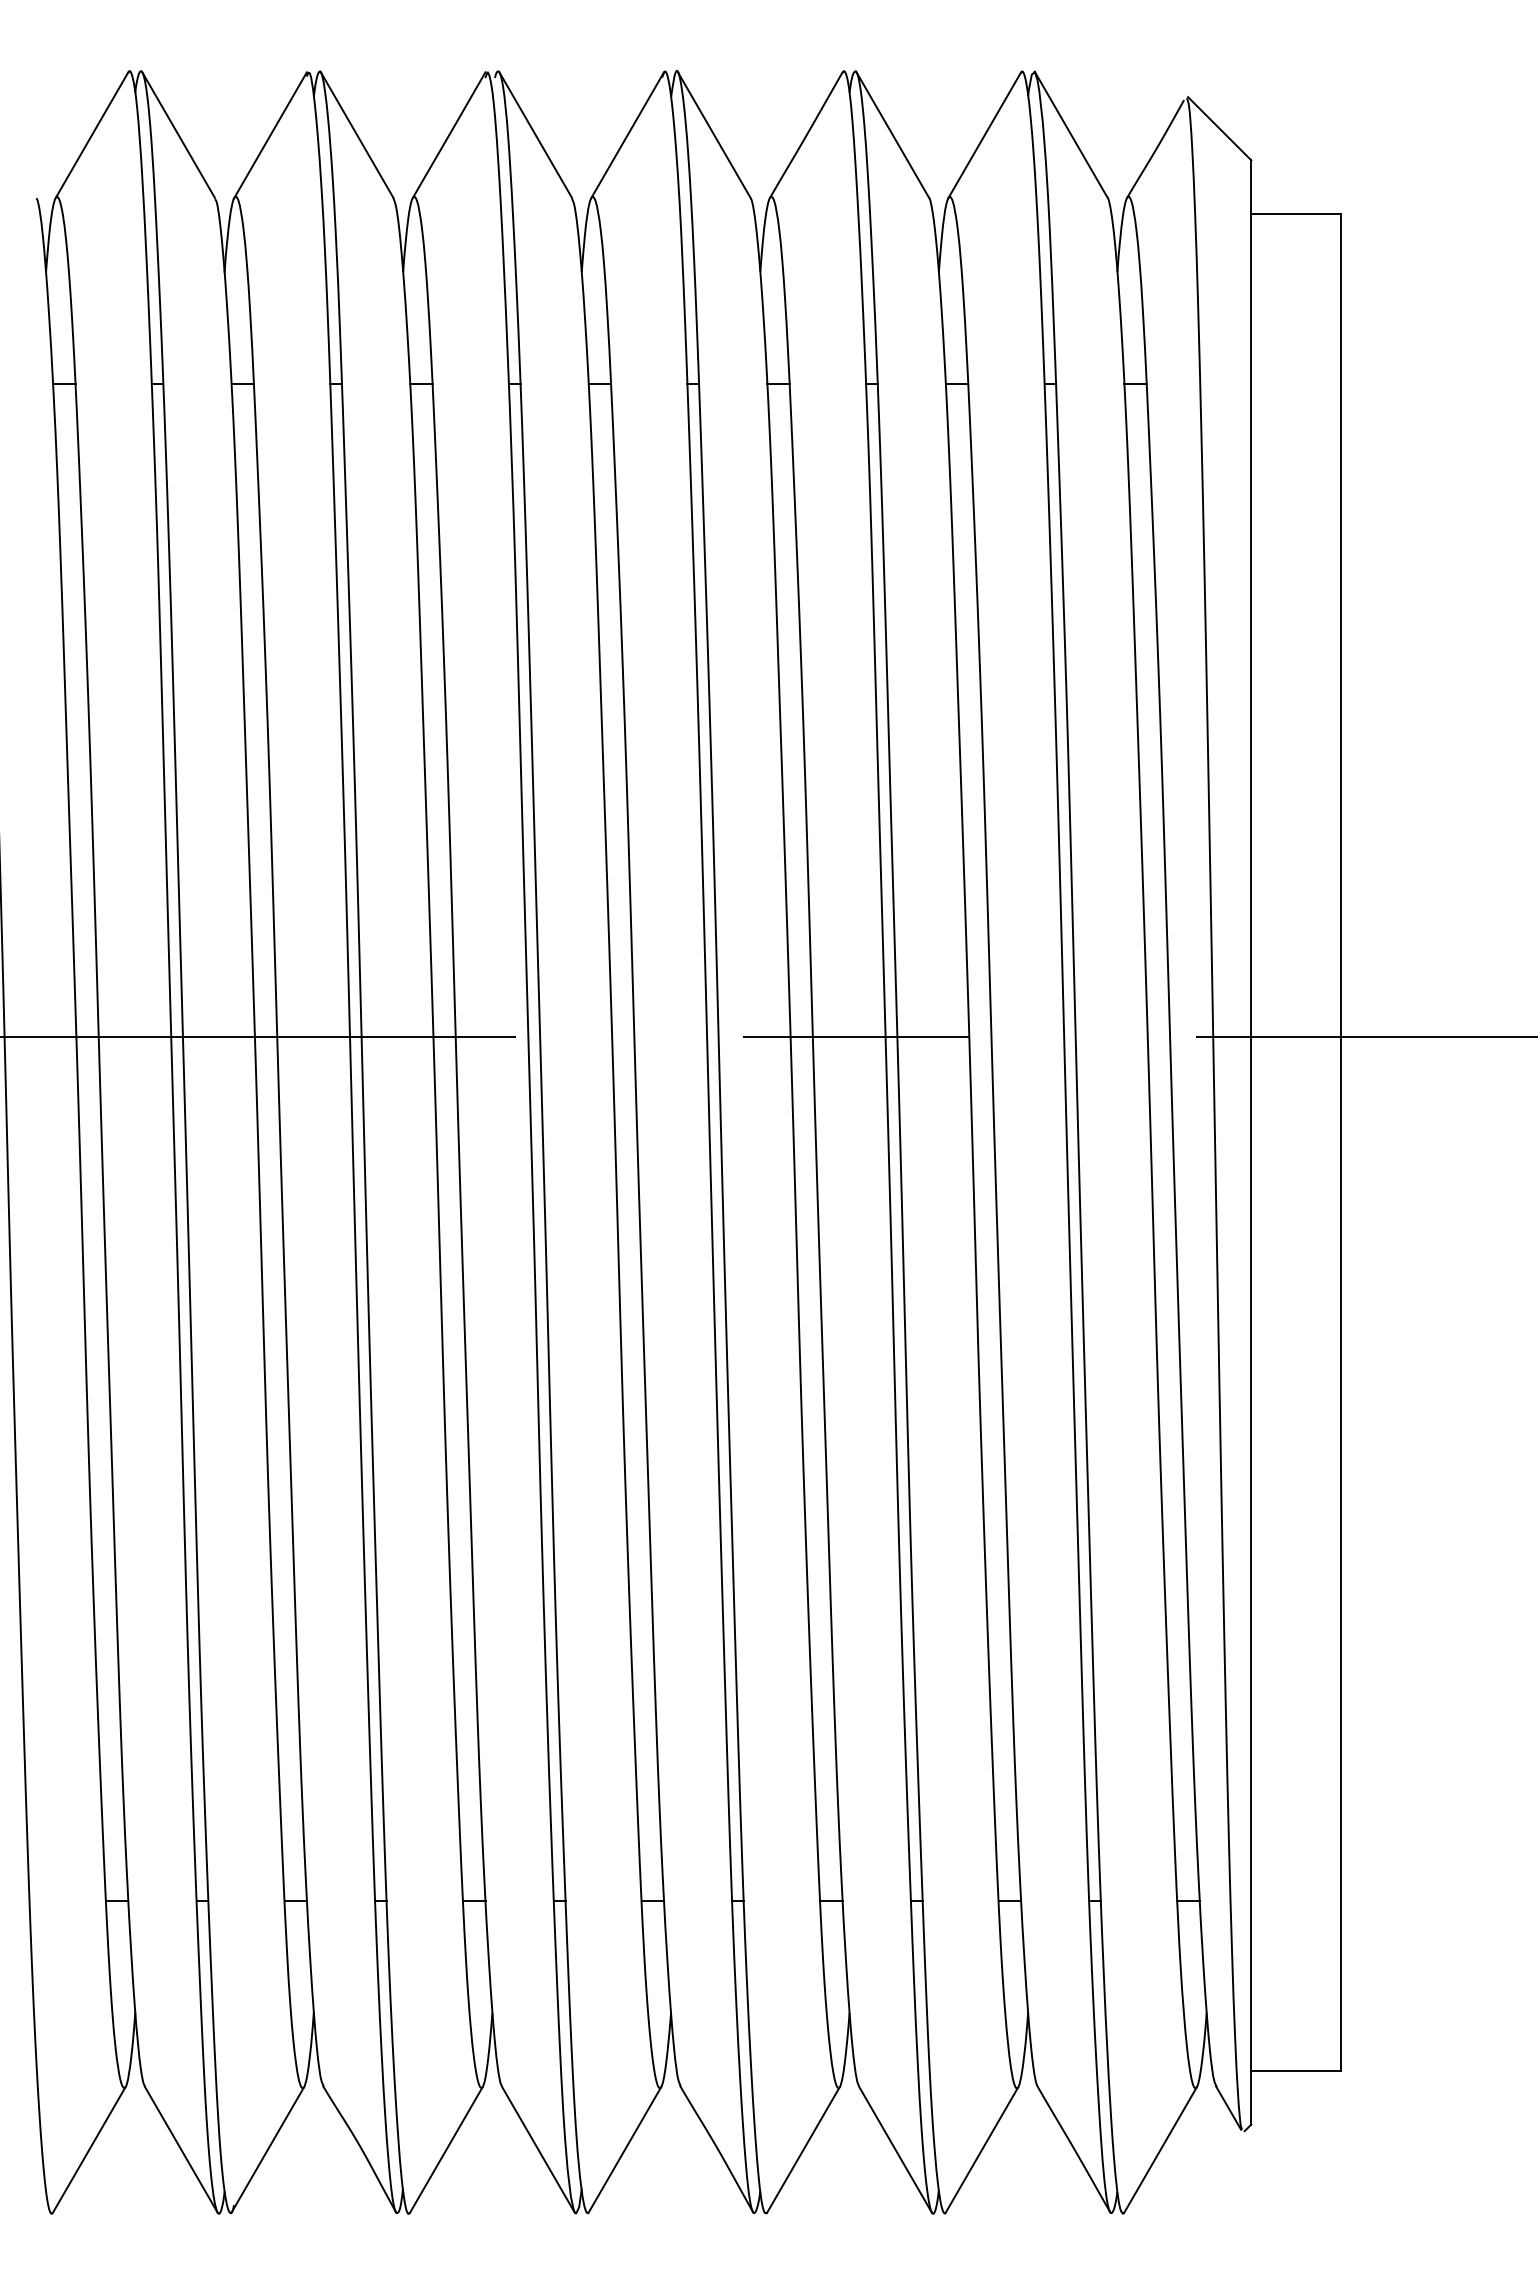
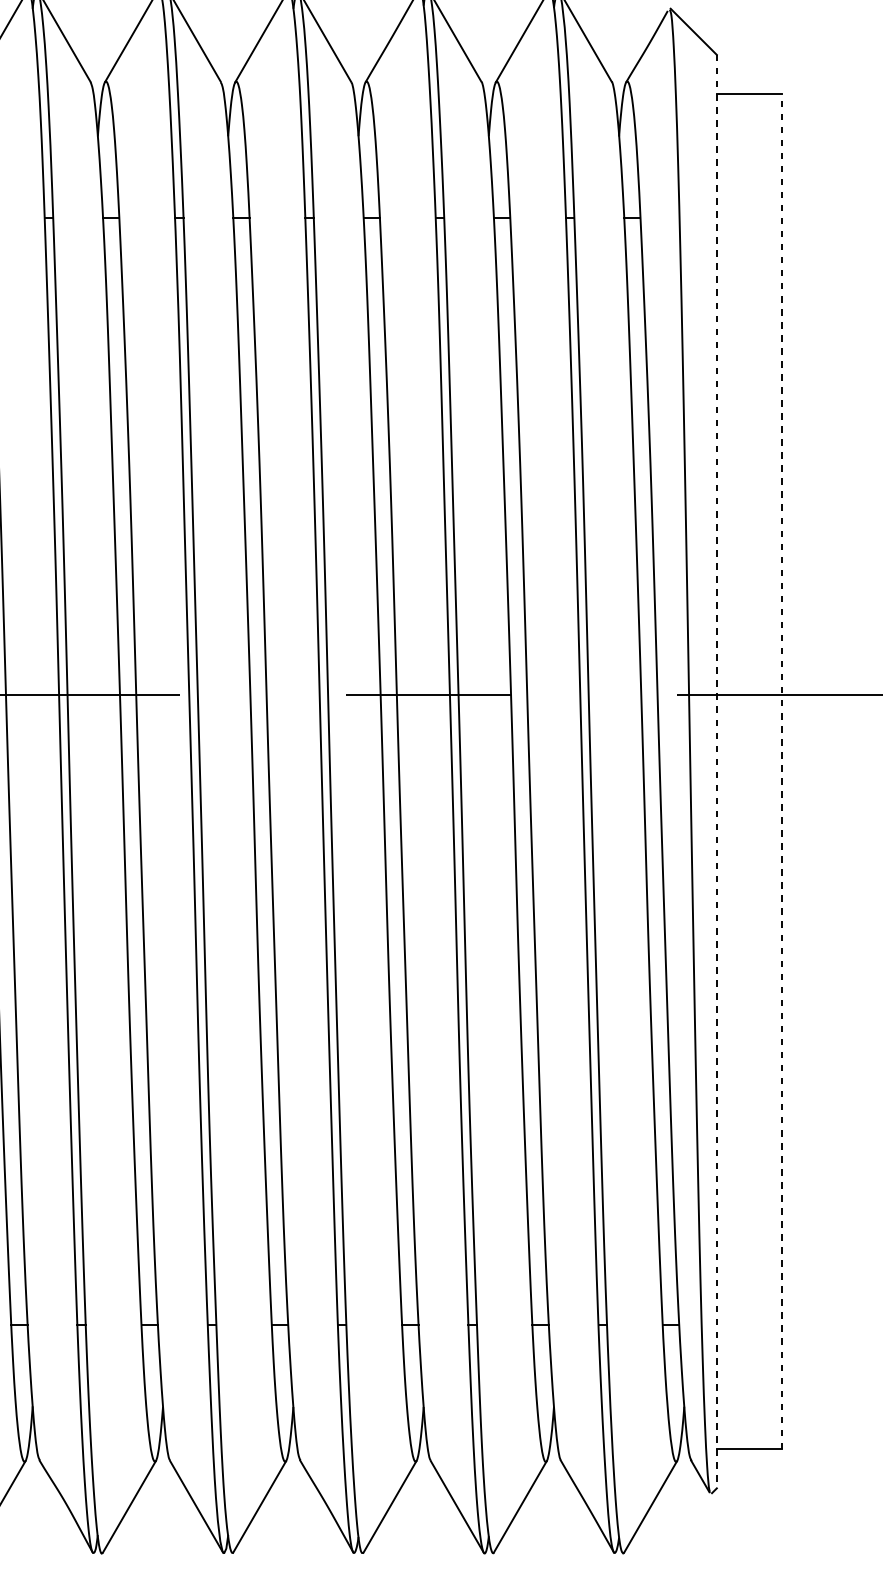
line: (1251, 1142) -> (716, 771), solid -> dashed
line: (1340, 1142) -> (781, 771), solid -> dashed

